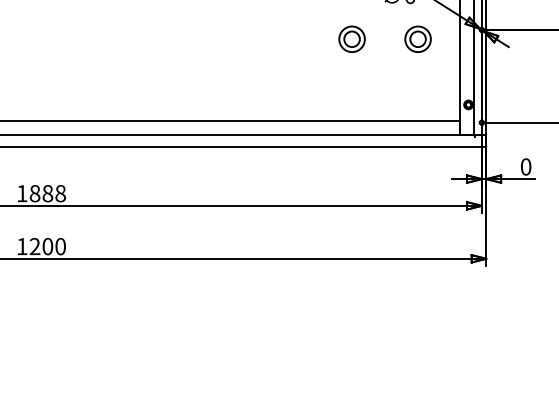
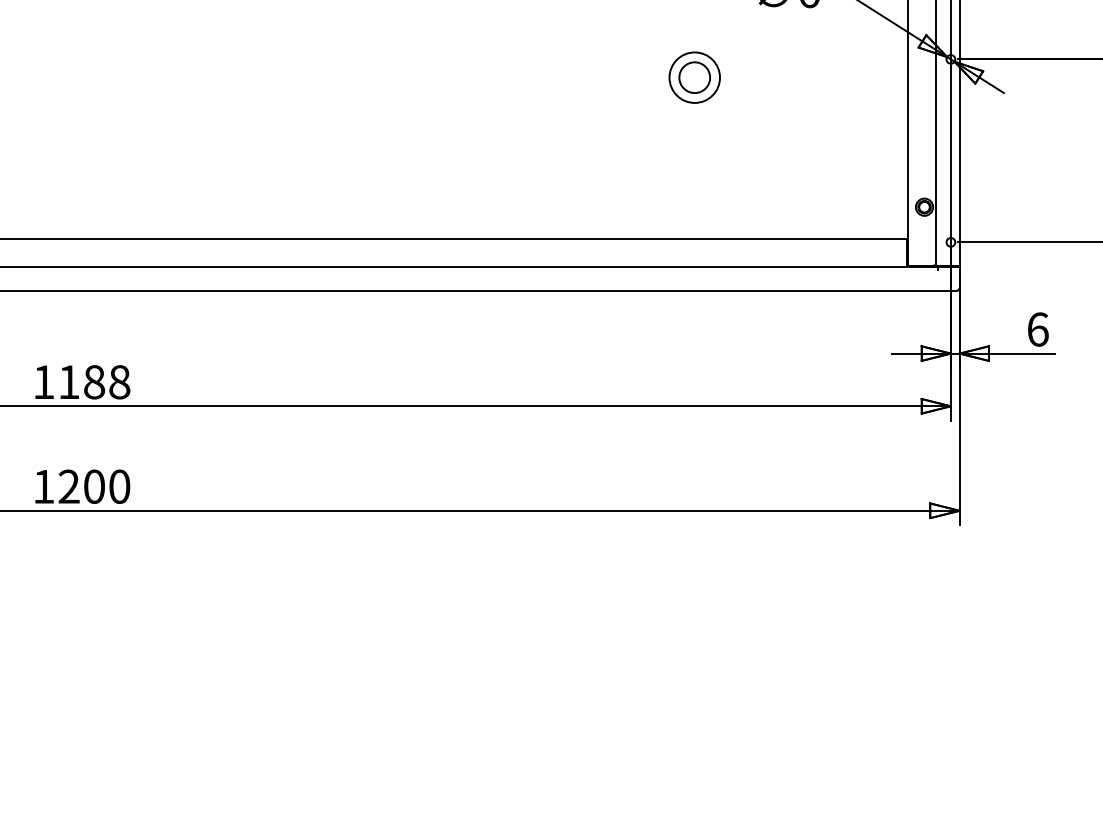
part: (417, 38) -> (823, 76), removed
text: (526, 166) -> (1038, 328), 0 -> 6
text: (34, 193) -> (68, 381), 1888 -> 1188

